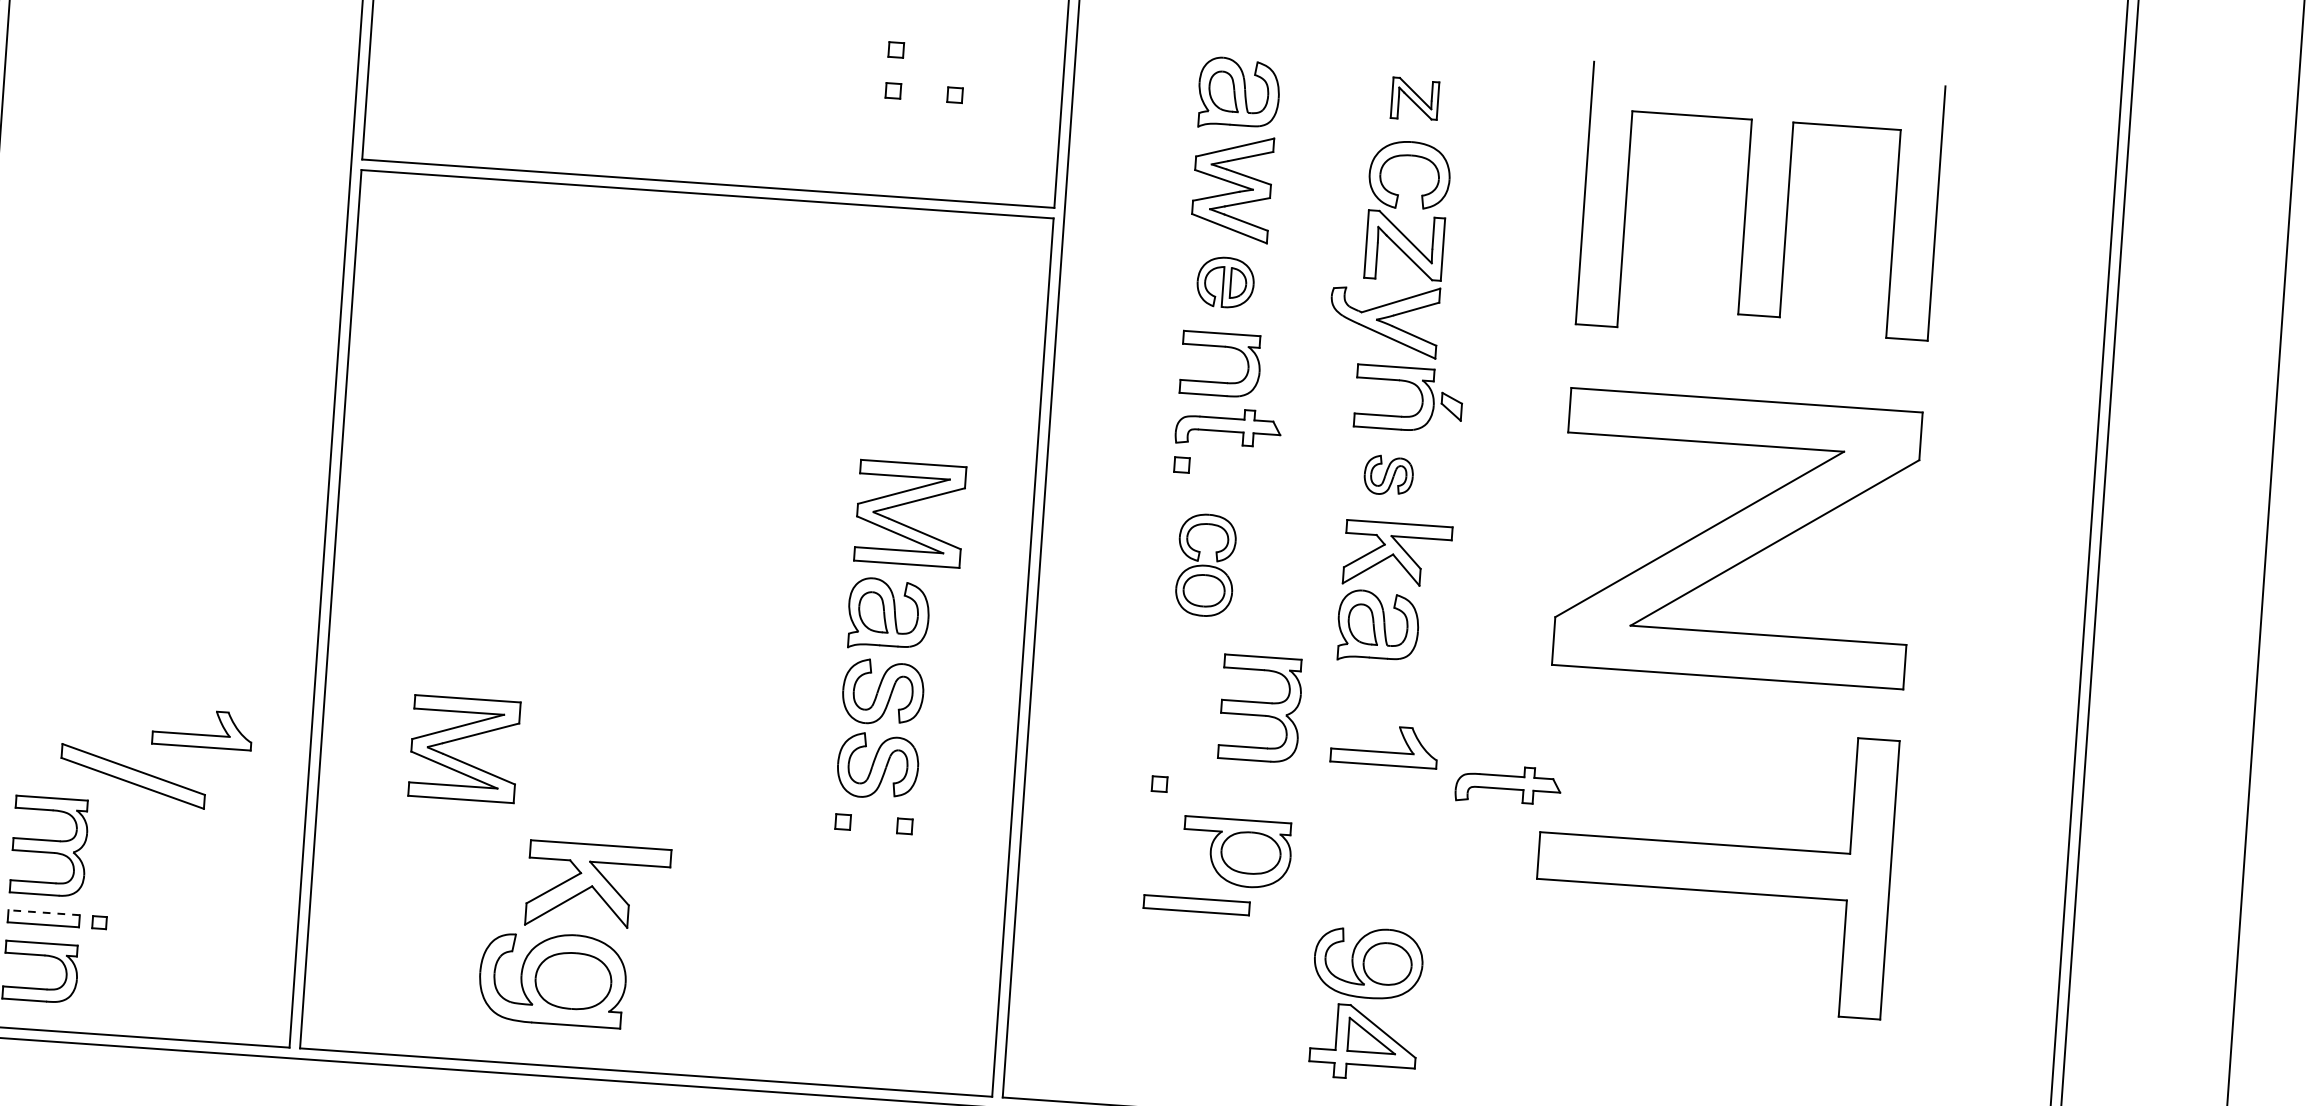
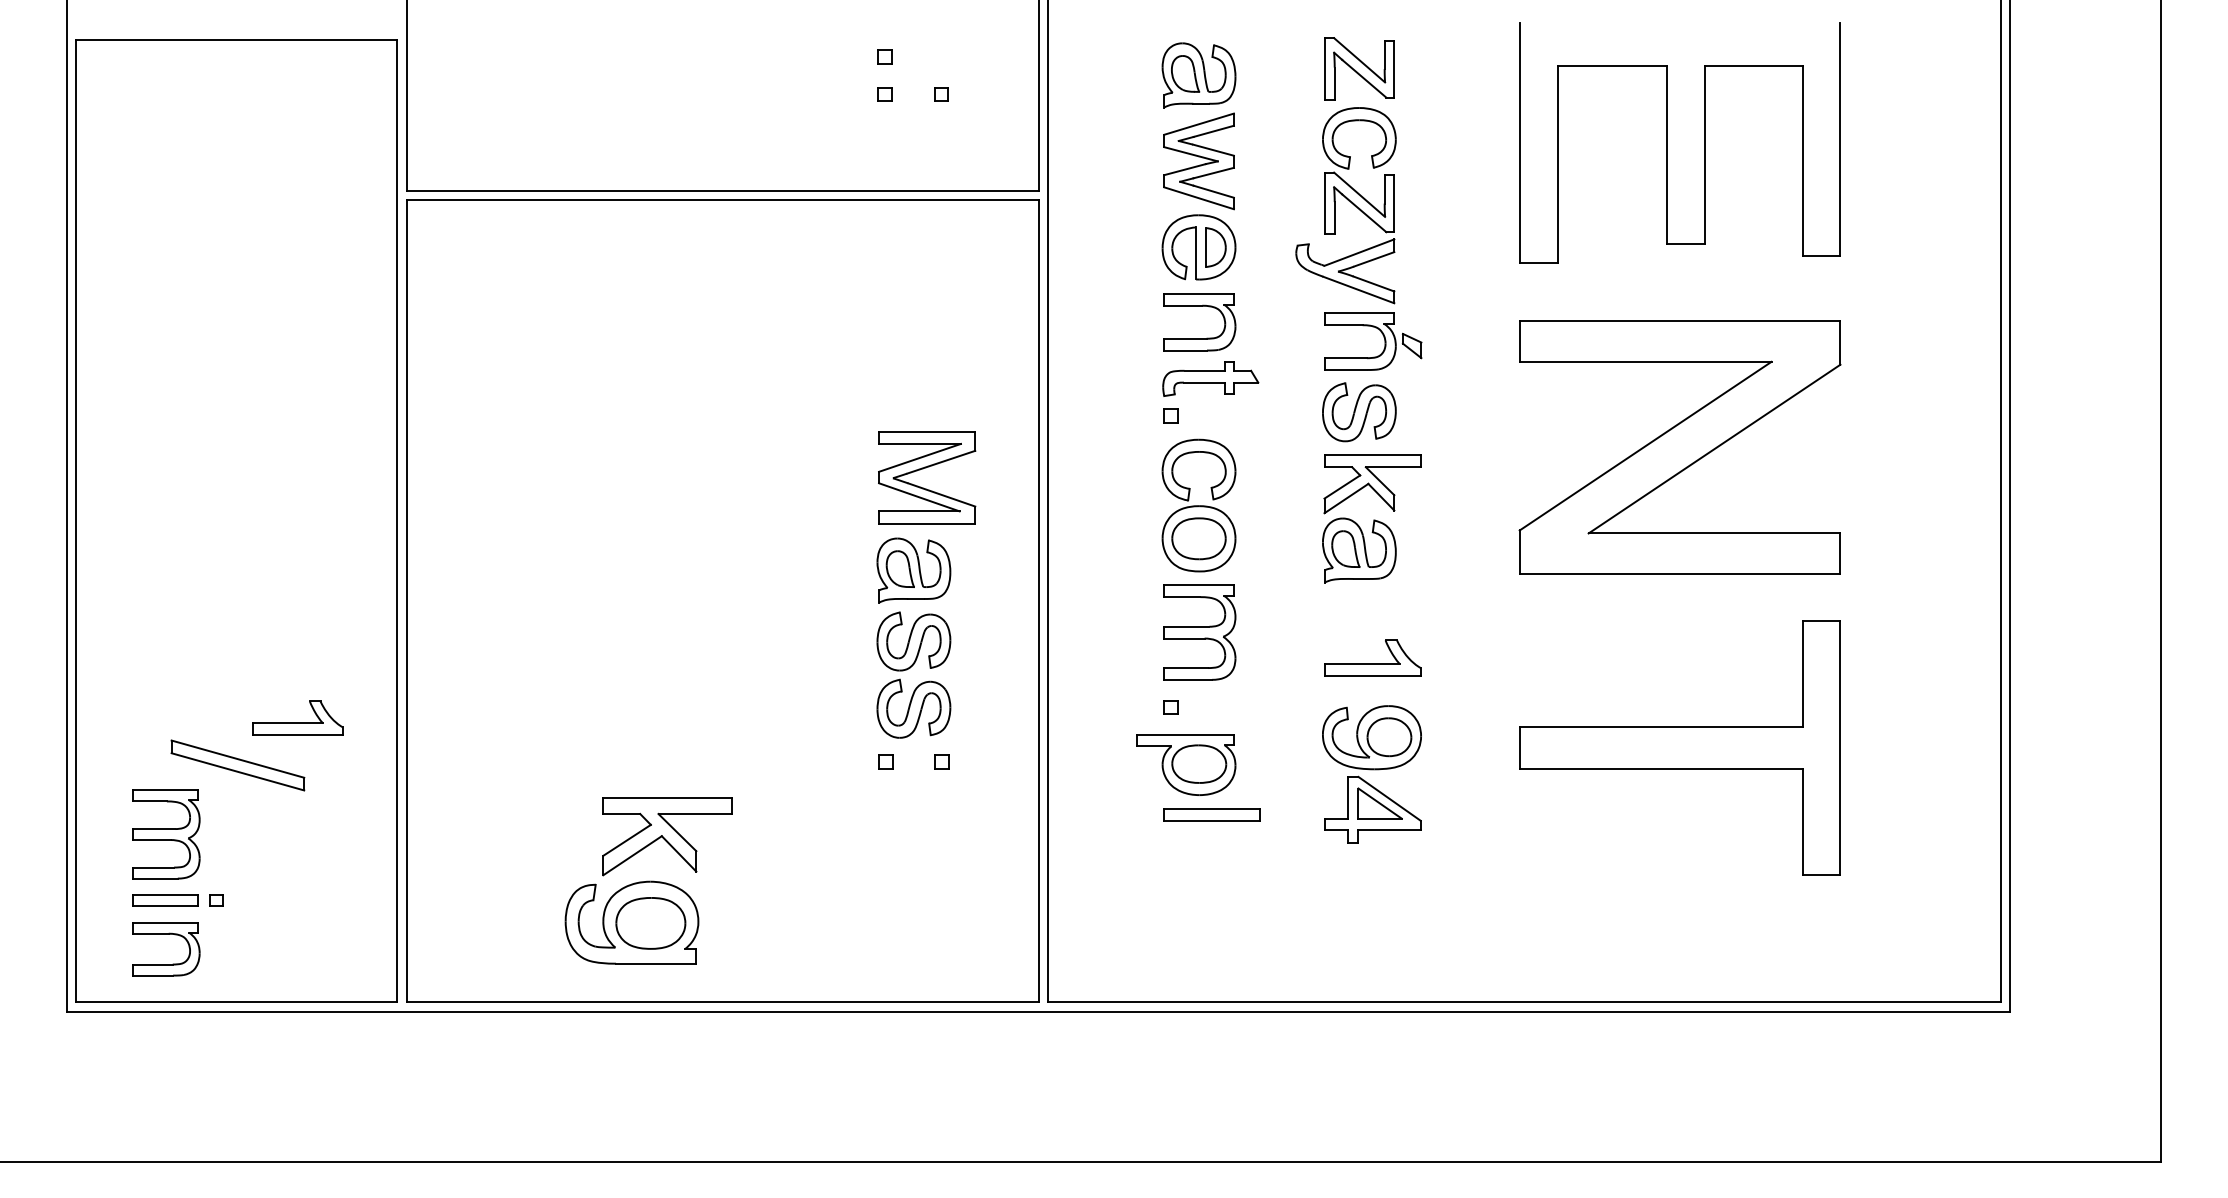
part: (1415, 98) -> (1359, 68), size x1.67
part: (1225, 282) -> (1198, 247), size x1.43
part: (1388, 475) -> (1359, 412), size x1.67
part: (1205, 565) -> (1198, 505), size x1.43
part: (1260, 708) -> (1199, 632), moved
part: (461, 739) -> (533, 711), removed
part: (1508, 784) -> (1487, 685), removed
part: (1237, 852) -> (1186, 764), moved
line: (43, 912) -> (165, 894), dashed -> solid
part: (1365, 1003) -> (1371, 774), moved

